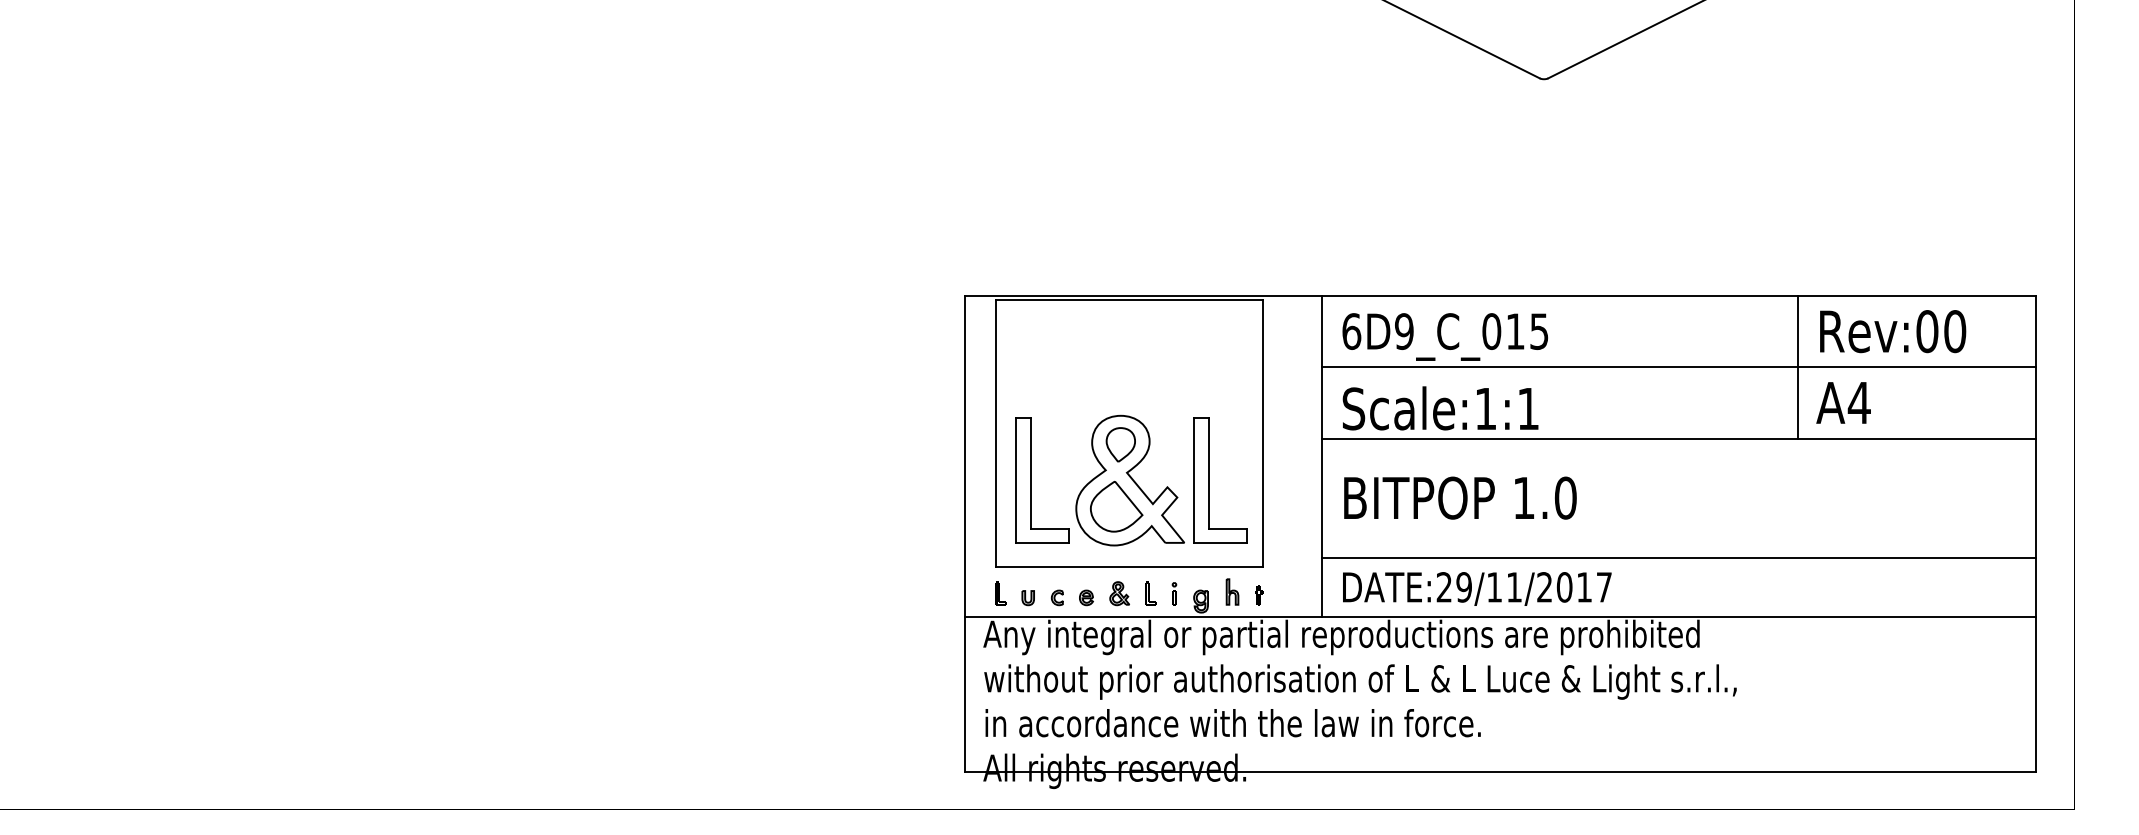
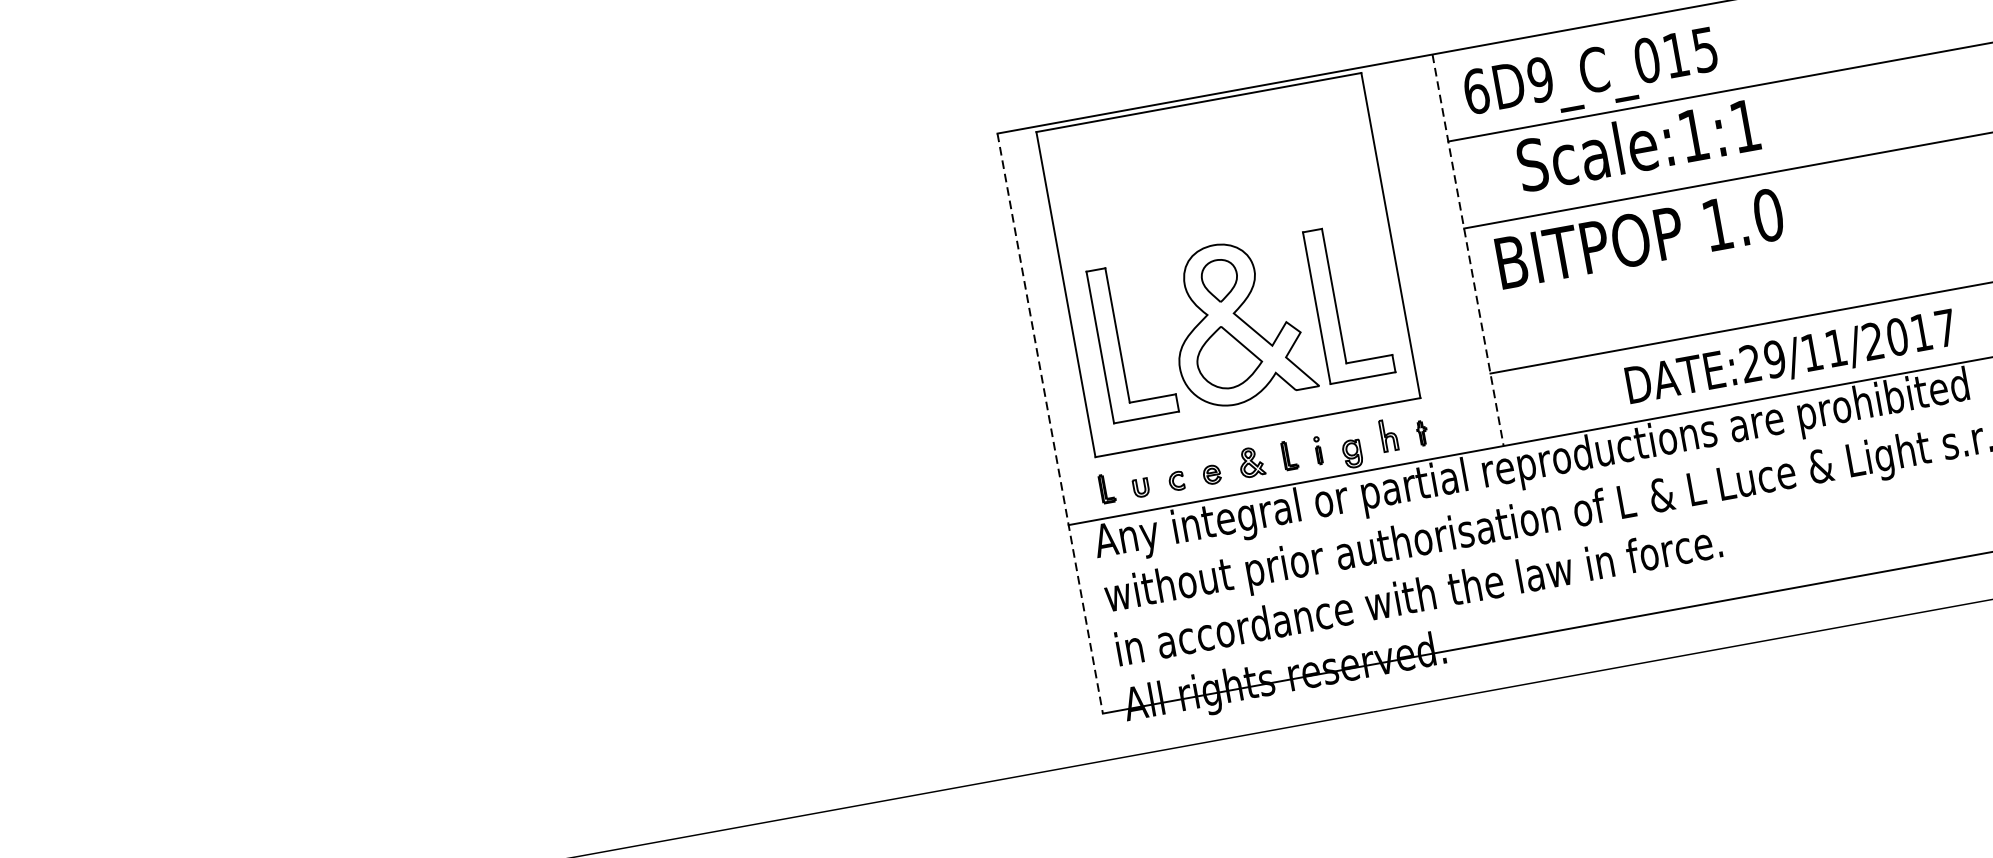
text: (1440, 408) -> (1638, 145), moved
line: (1322, 456) -> (1468, 250), solid -> dashed
text: (1460, 497) -> (1639, 237), moved
line: (965, 533) -> (1050, 423), solid -> dashed
text: (1477, 588) -> (1791, 357), moved

